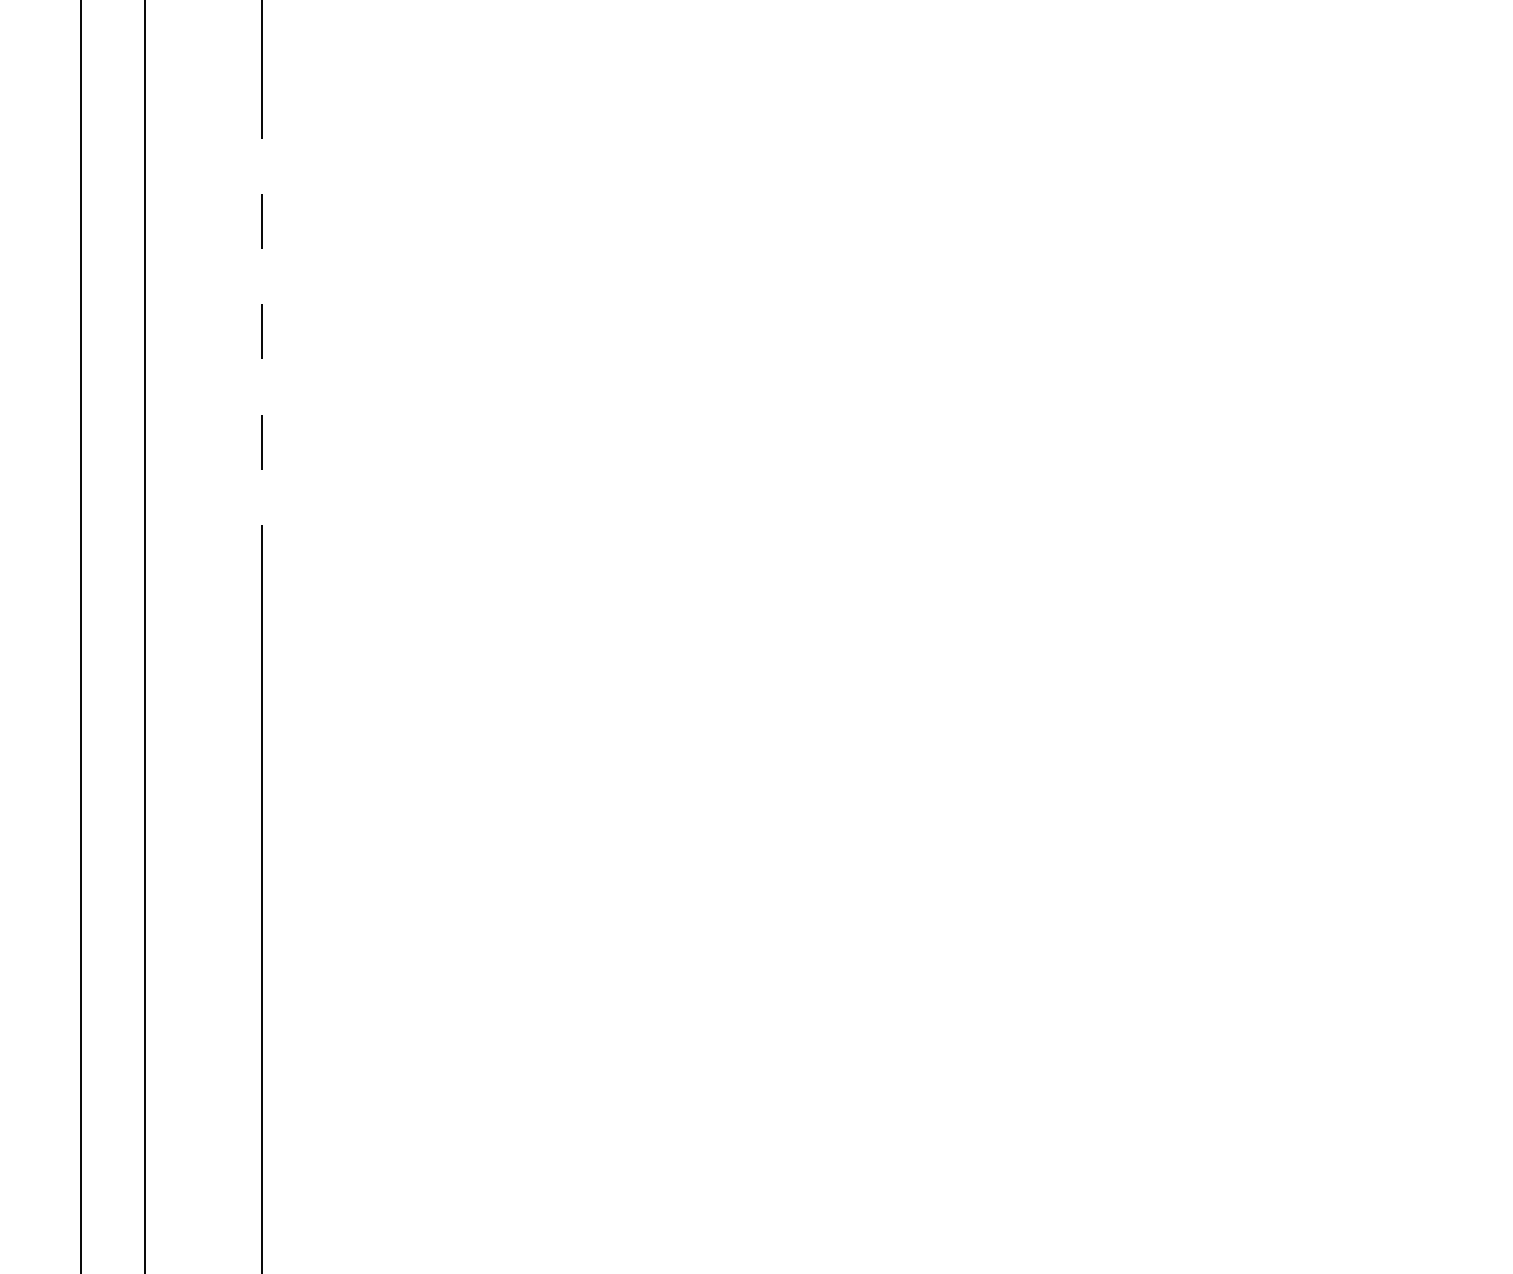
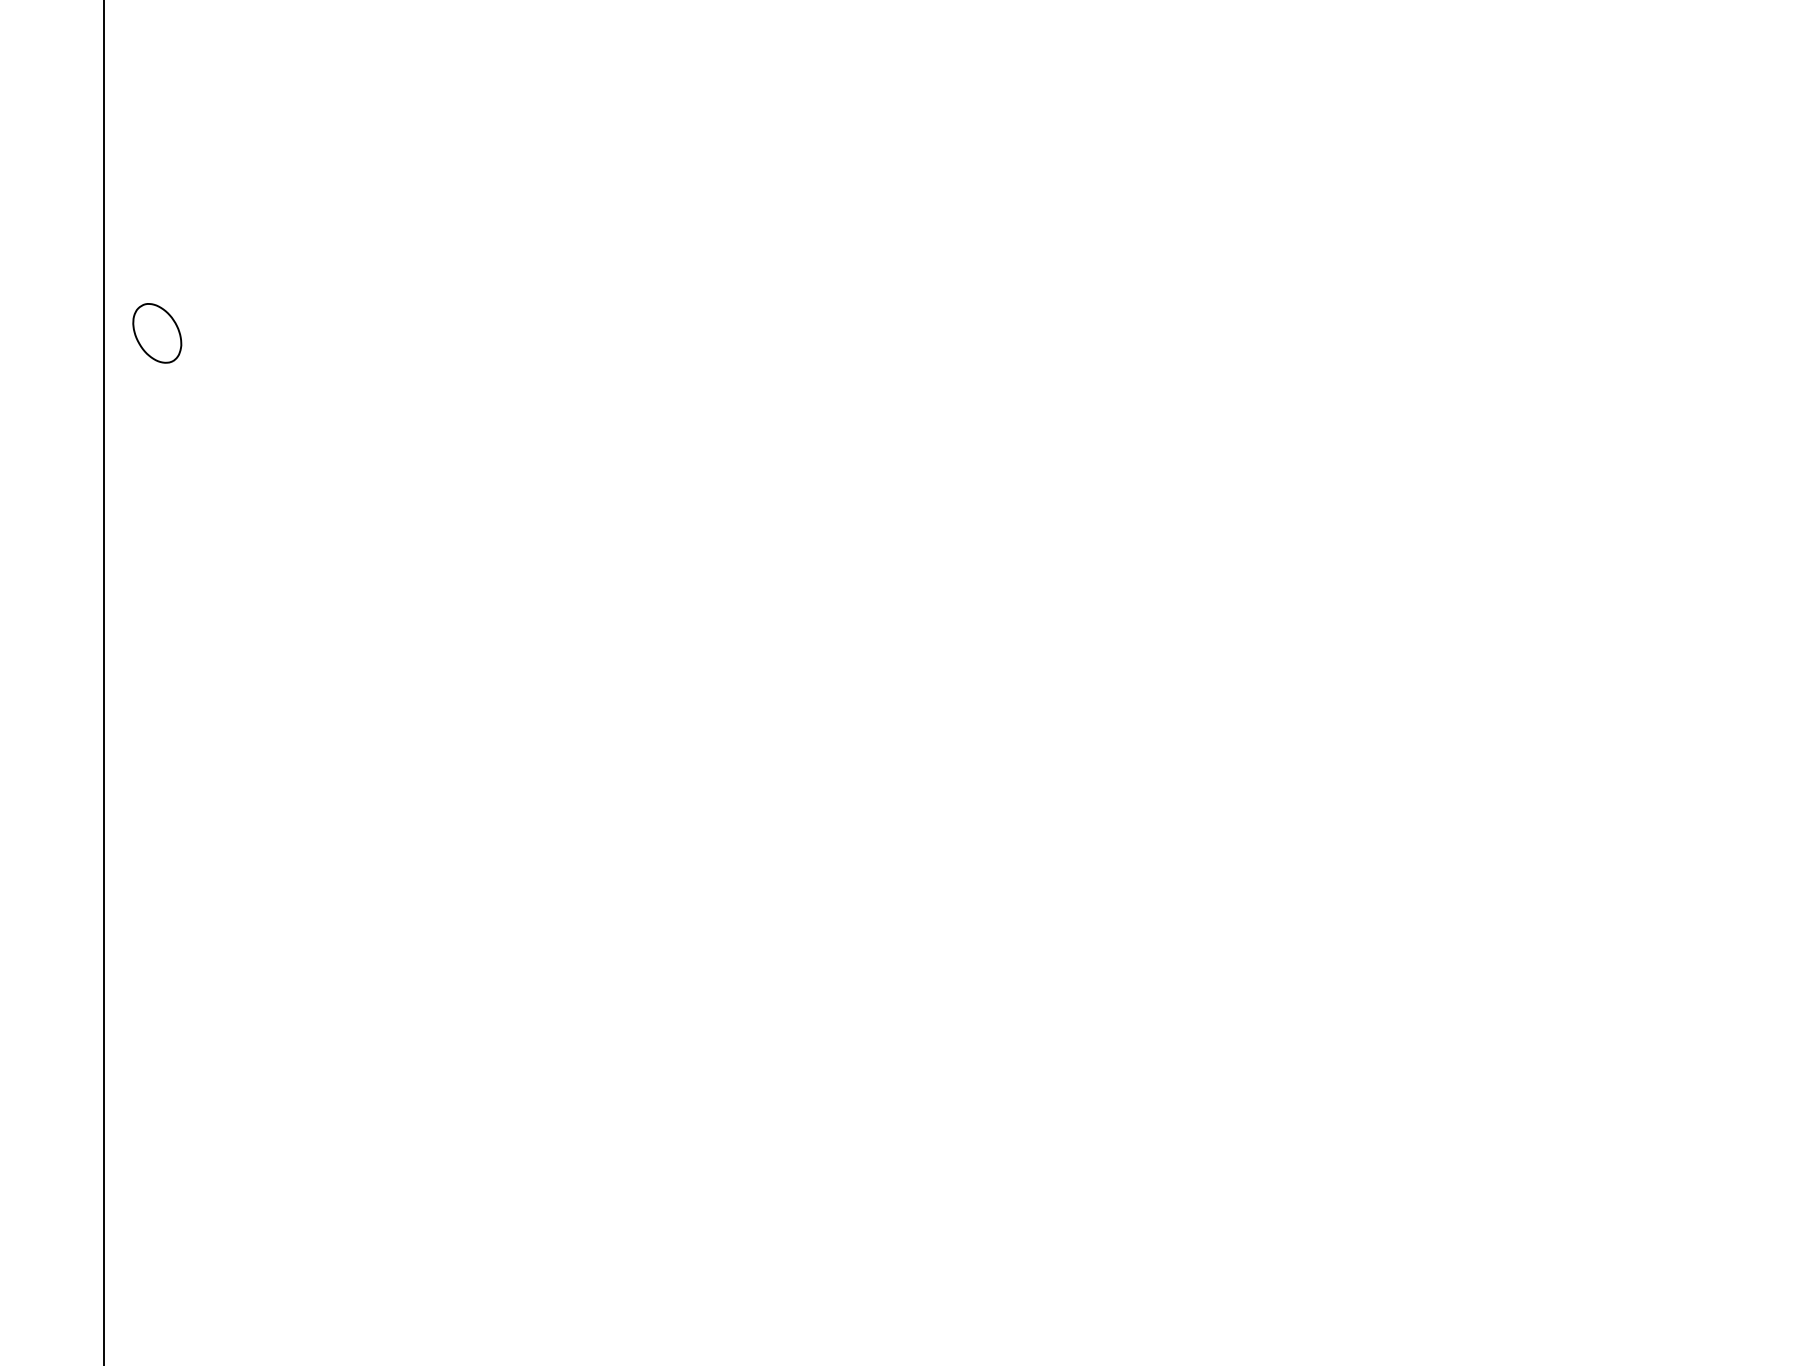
line: (261, 320) -> (103, 332), dashed -> solid
part: (303, 320) -> (157, 332), added

